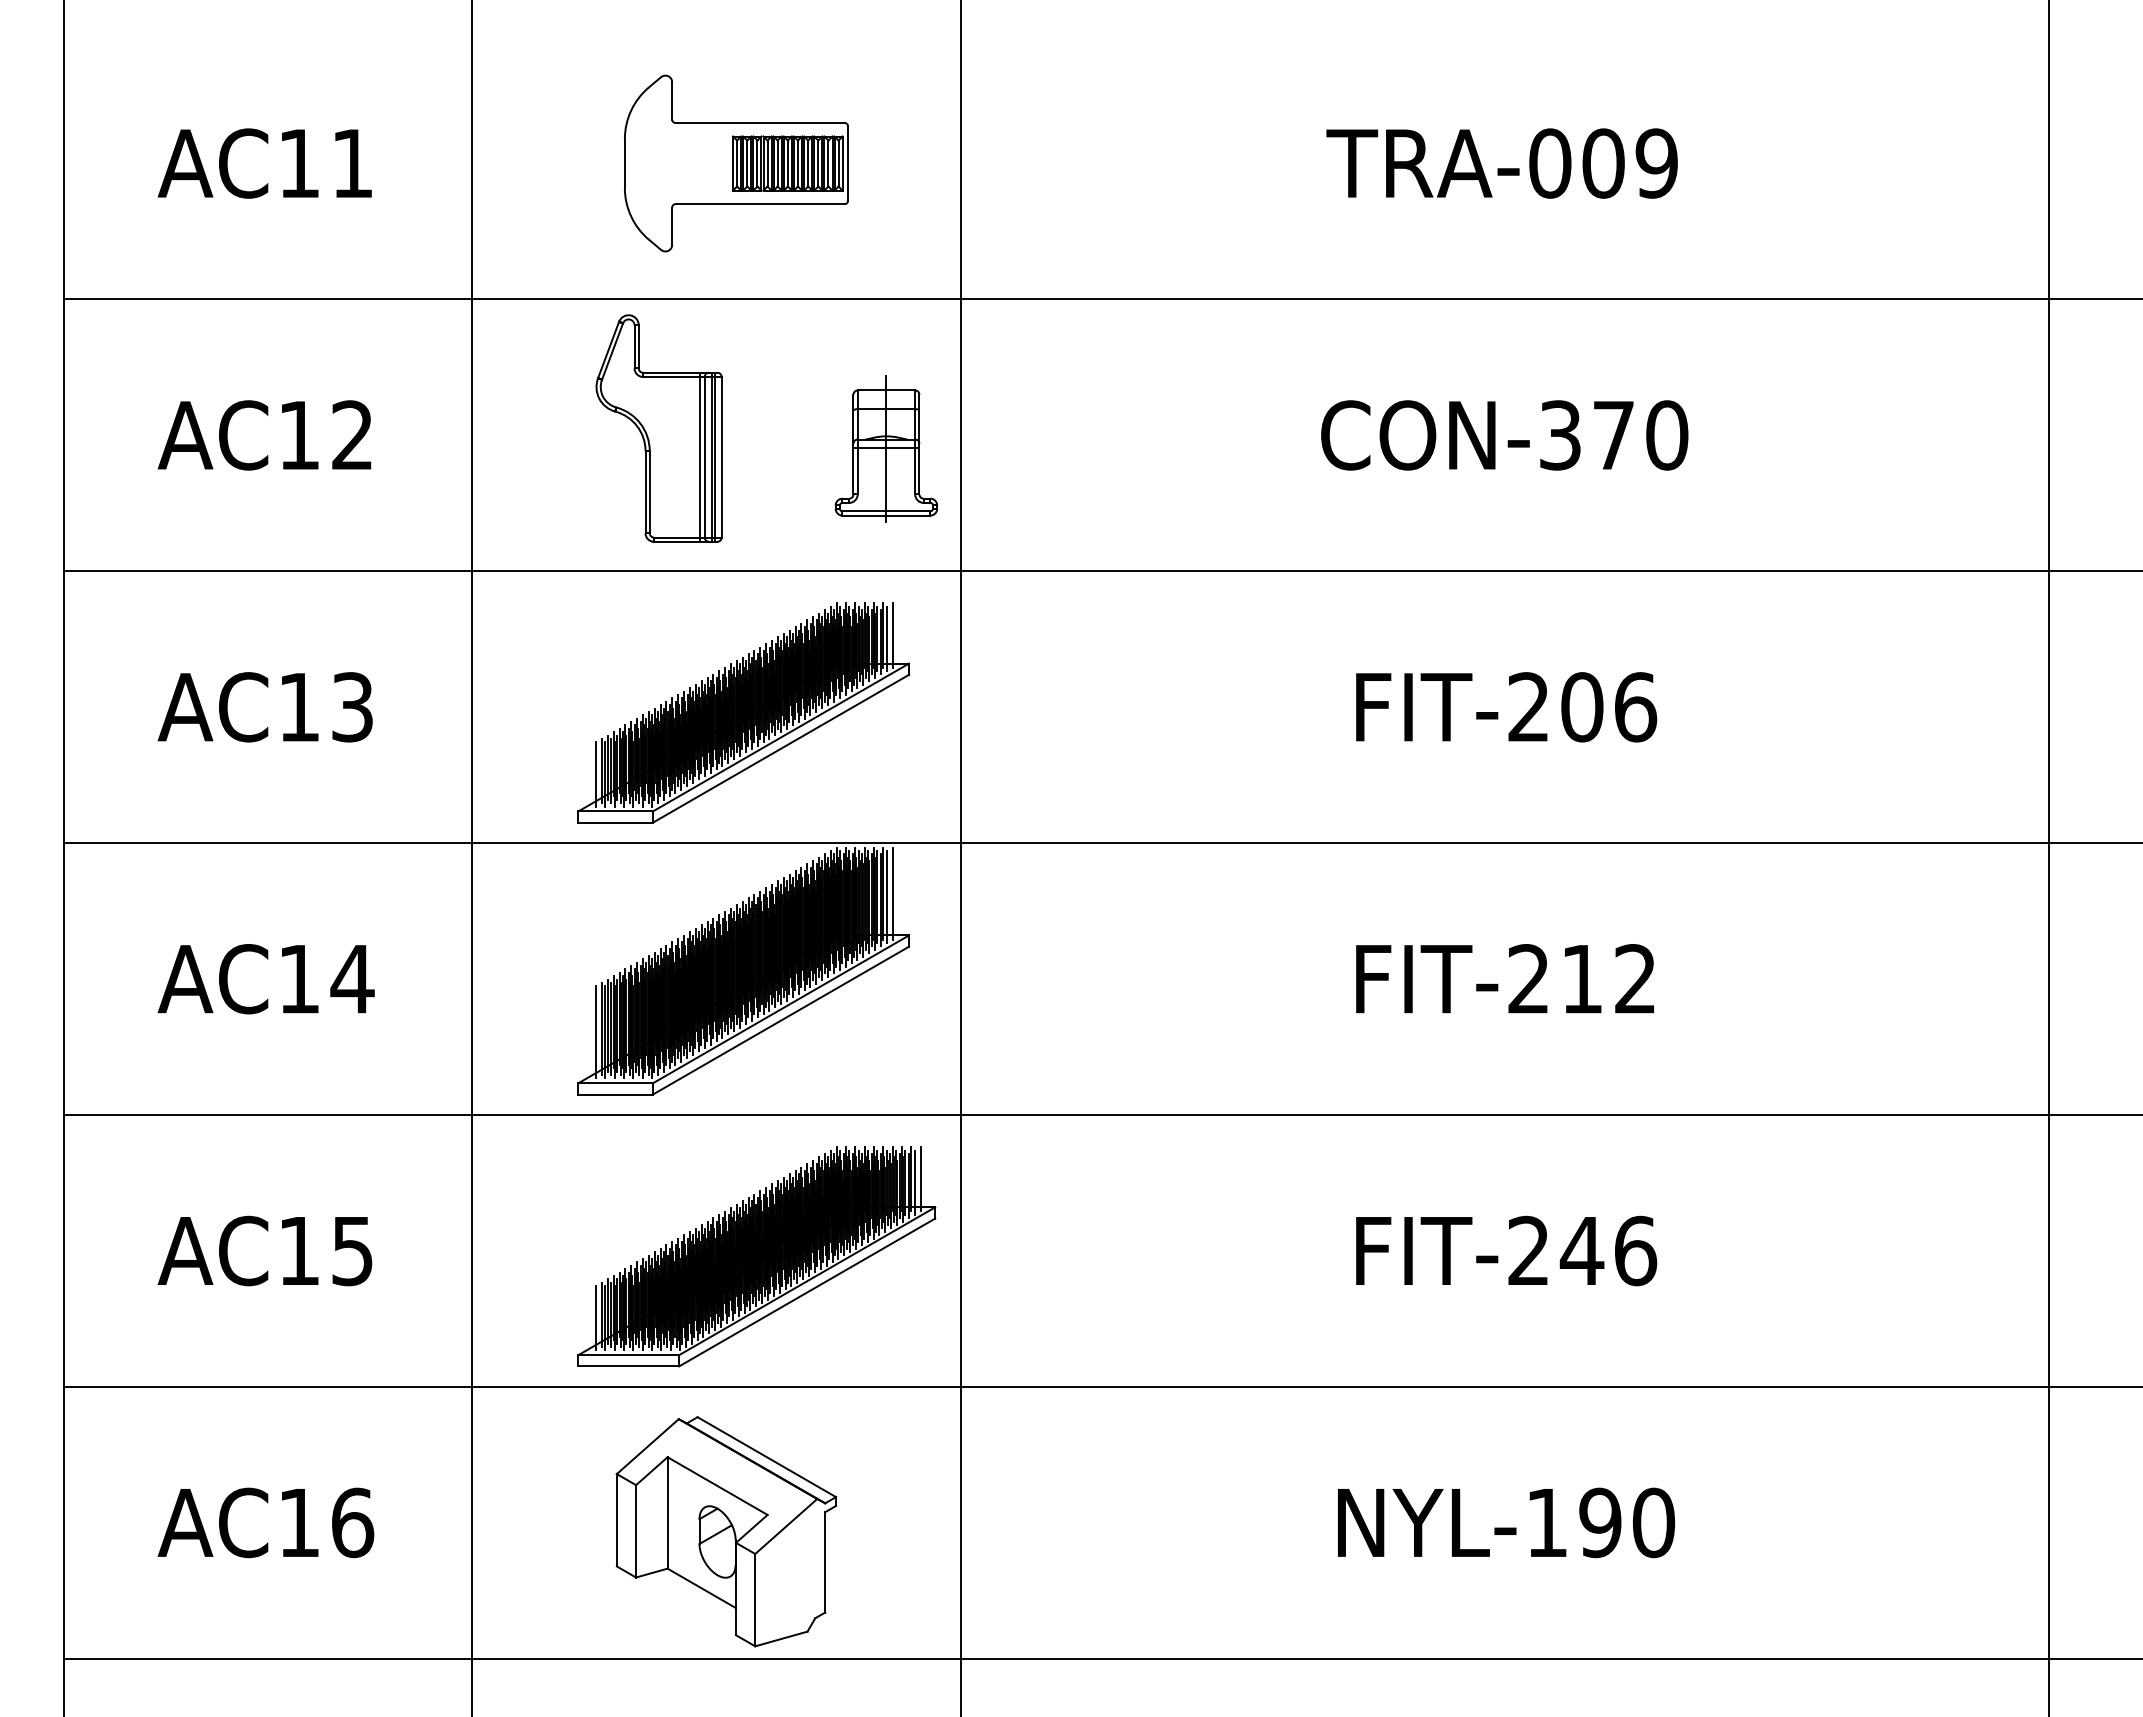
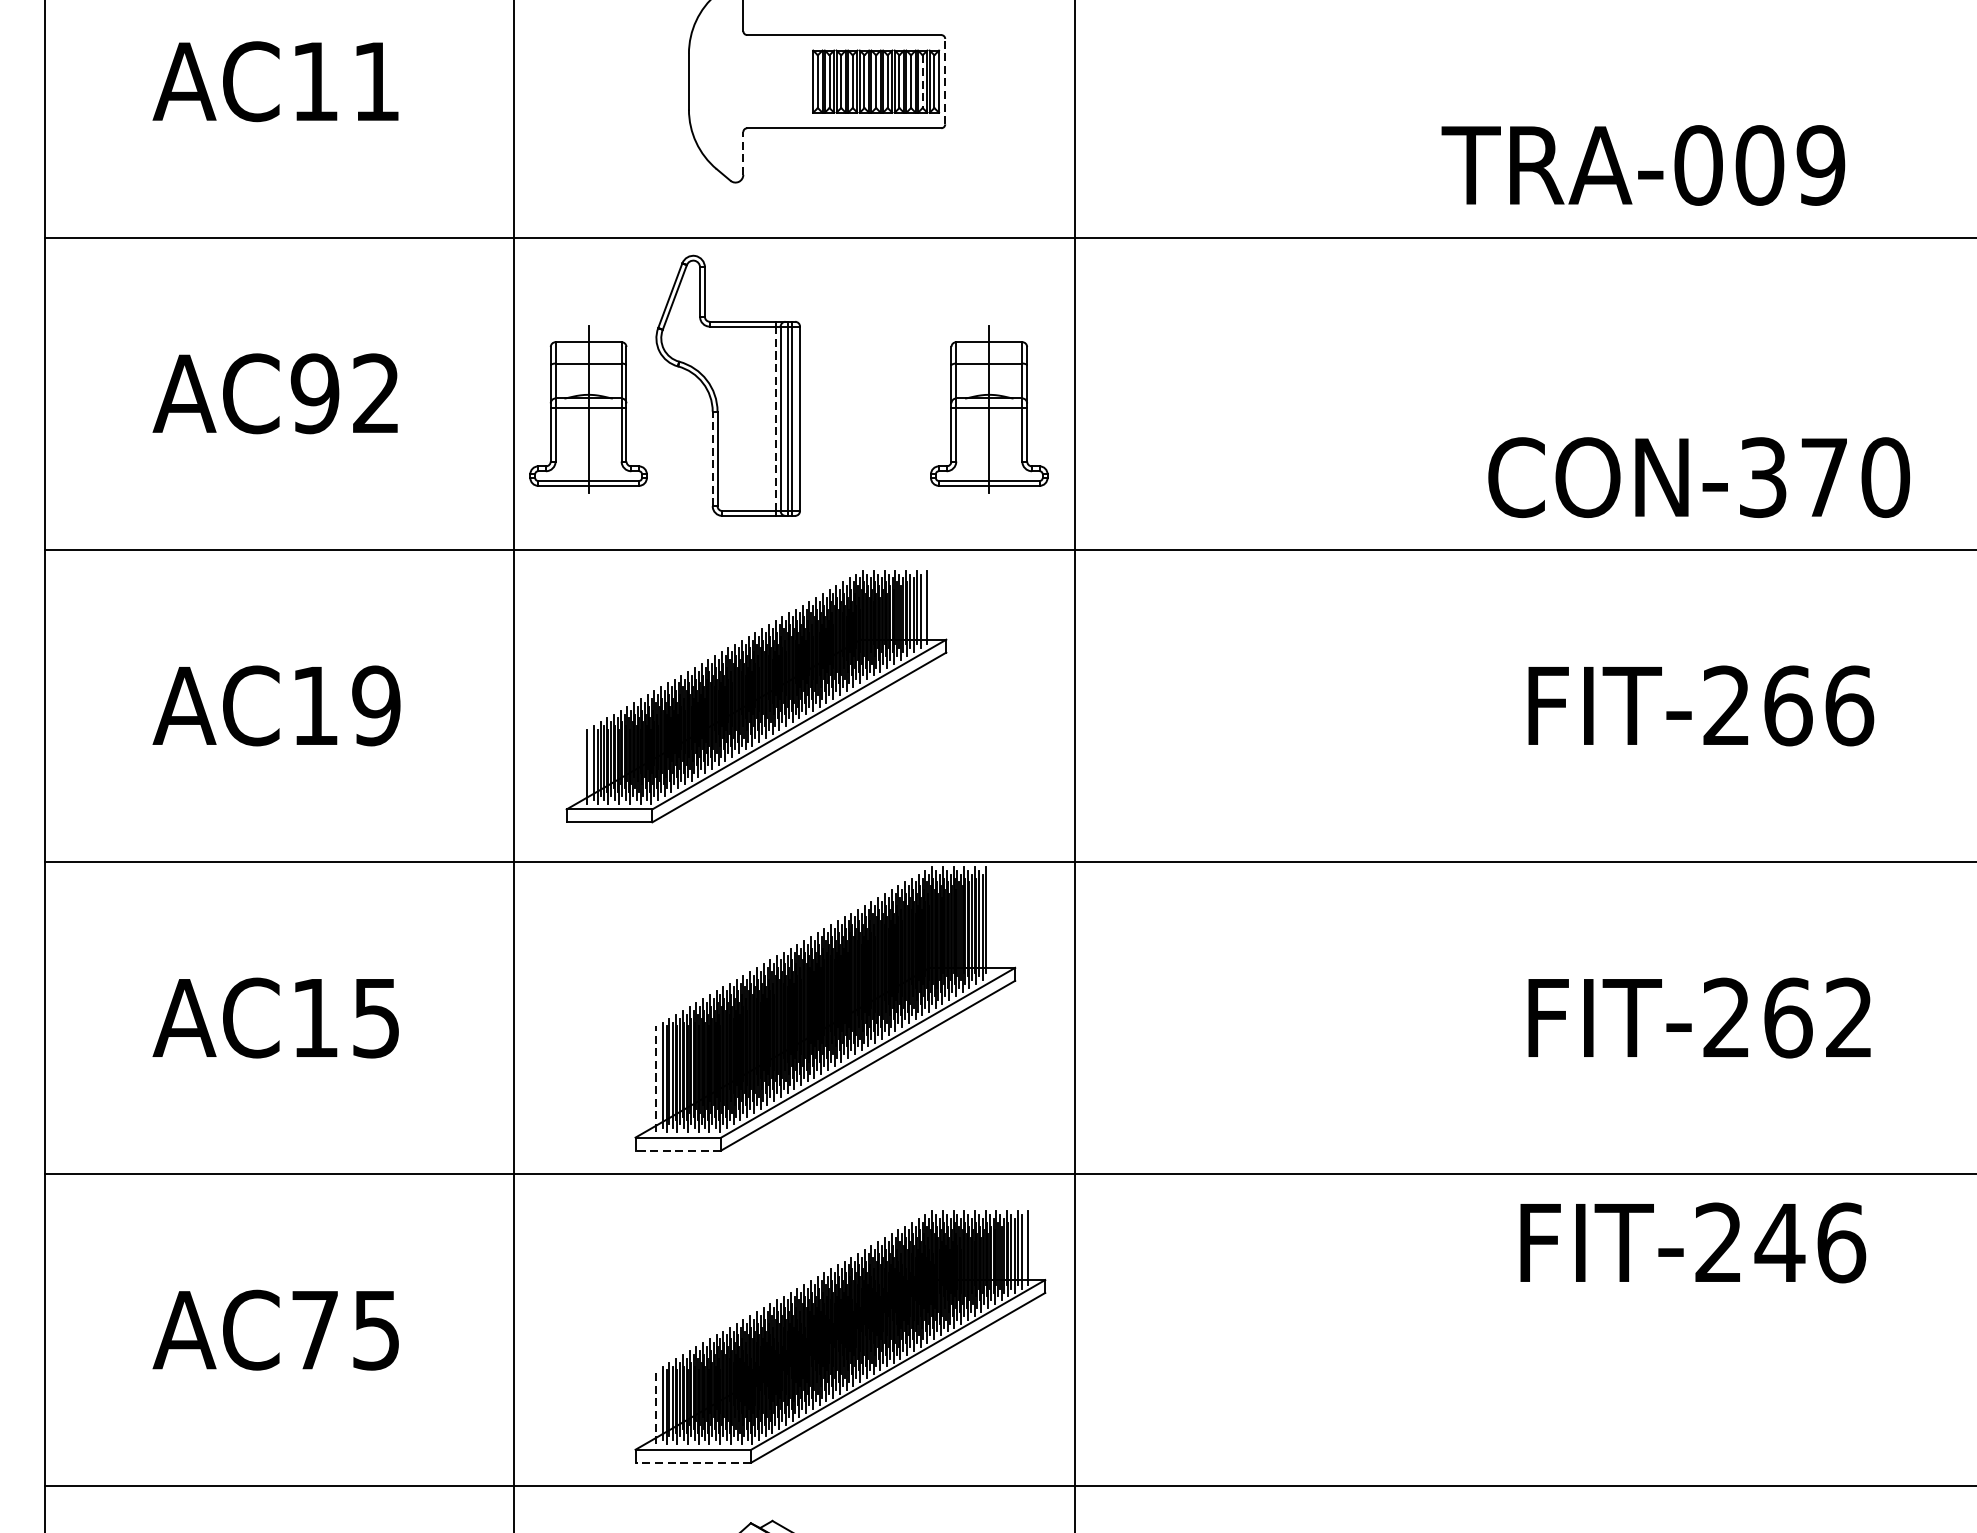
line: (848, 163) -> (945, 81), solid -> dashed
text: (1501, 163) -> (1642, 165), moved
line: (828, 164) -> (922, 82), solid -> dashed
line: (672, 226) -> (743, 153), solid -> dashed
text: (299, 435) -> (315, 393), AC12 -> AC92
text: (1504, 435) -> (1698, 477), moved
part: (536, 448) -> (587, 408), added
line: (700, 456) -> (775, 417), solid -> dashed
line: (645, 491) -> (712, 458), solid -> dashed
text: (352, 707) -> (376, 706), AC13 -> AC19
text: (1582, 707) -> (1788, 706), FIT-206 -> FIT-266
part: (743, 712) -> (756, 695), moved
line: (892, 893) -> (996, 919), removed
line: (886, 896) -> (989, 923), removed
text: (352, 979) -> (376, 1018), AC14 -> AC15
text: (1582, 979) -> (1788, 1018), FIT-212 -> FIT-262
line: (596, 1031) -> (656, 1078), solid -> dashed
line: (615, 1094) -> (678, 1150), solid -> dashed
text: (298, 1250) -> (314, 1329), AC15 -> AC75
text: (1506, 1250) -> (1693, 1242), moved
line: (596, 1317) -> (656, 1406), solid -> dashed
line: (628, 1366) -> (693, 1462), solid -> dashed

